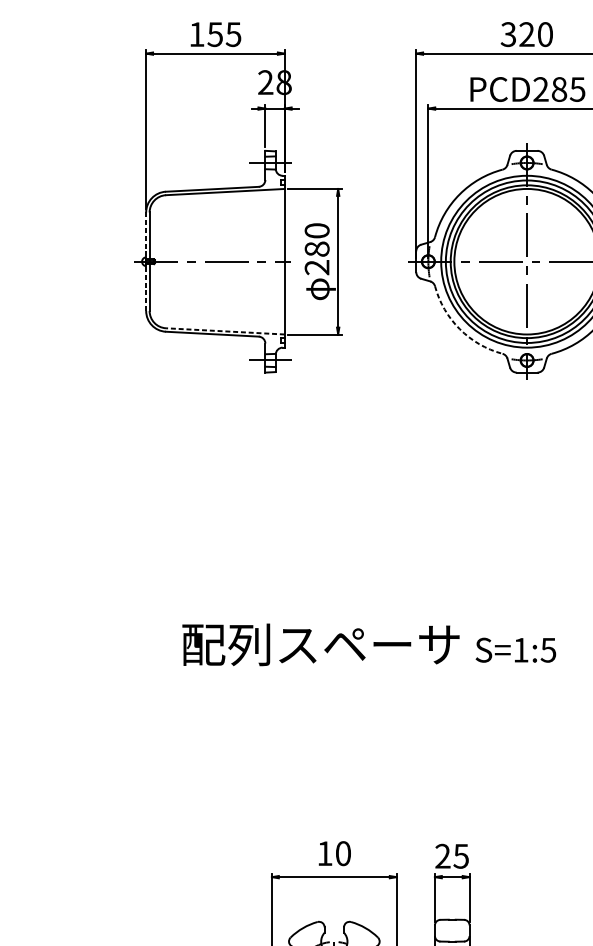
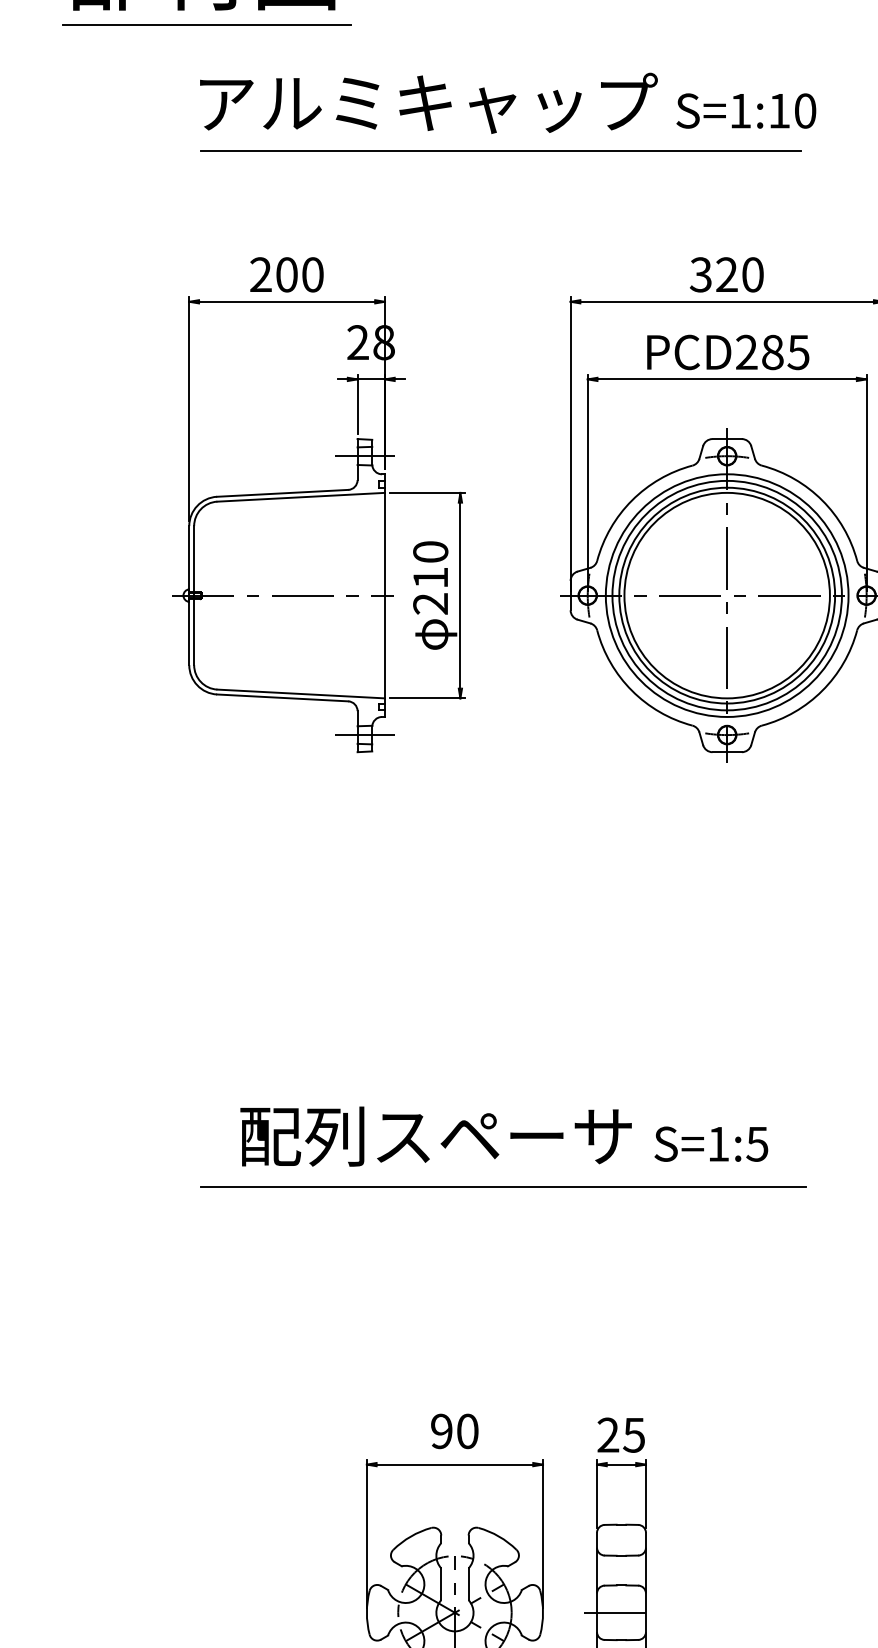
text: (215, 34) -> (286, 274), 155 -> 200
text: (317, 248) -> (430, 577), 280 -> 210
line: (146, 261) -> (189, 595), dashed -> solid
arc: (460, 328) -> (632, 690), dashed -> solid
line: (225, 331) -> (301, 693), dashed -> solid
line: (368, 680) -> (503, 1187), added
text: (324, 853) -> (441, 1431), 10 -> 90

